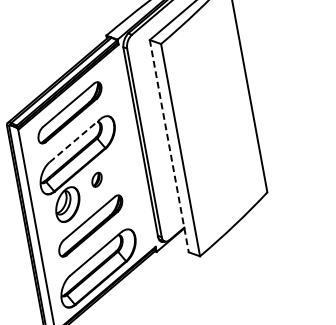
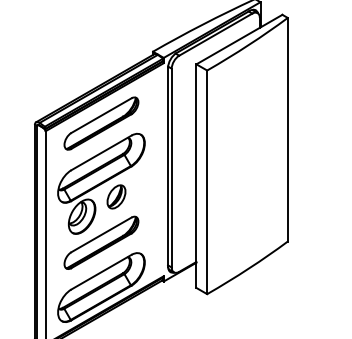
line: (75, 140) -> (101, 152), dashed -> solid
line: (169, 146) -> (196, 176), dashed -> solid
part: (96, 179) -> (116, 196), size x1.67

